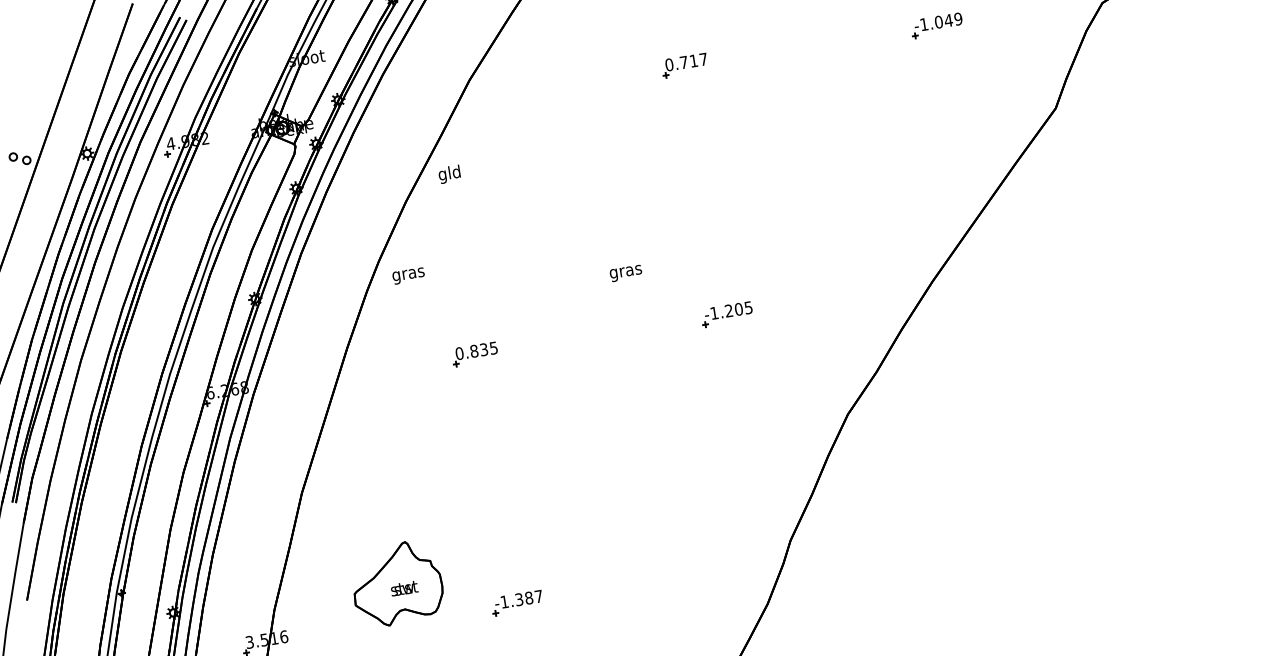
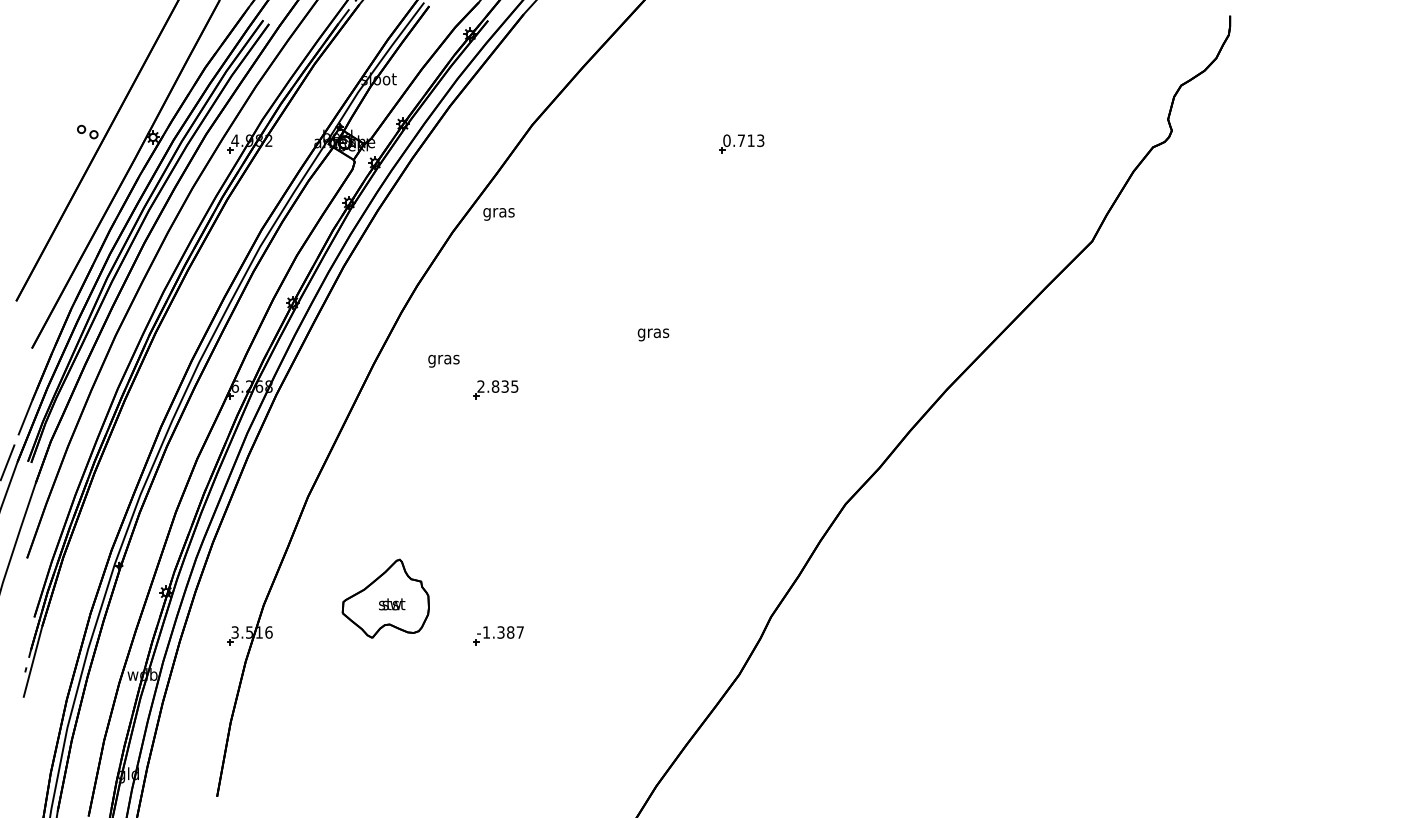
part: (936, 25) -> (990, 143), removed
text: (703, 59) -> (760, 140), 0.717 -> 0.713
text: (449, 174) -> (498, 212), gld -> gras
text: (408, 275) -> (443, 360), moved
part: (727, 314) -> (744, 389), removed
text: (459, 353) -> (480, 386), 0.835 -> 2.835

